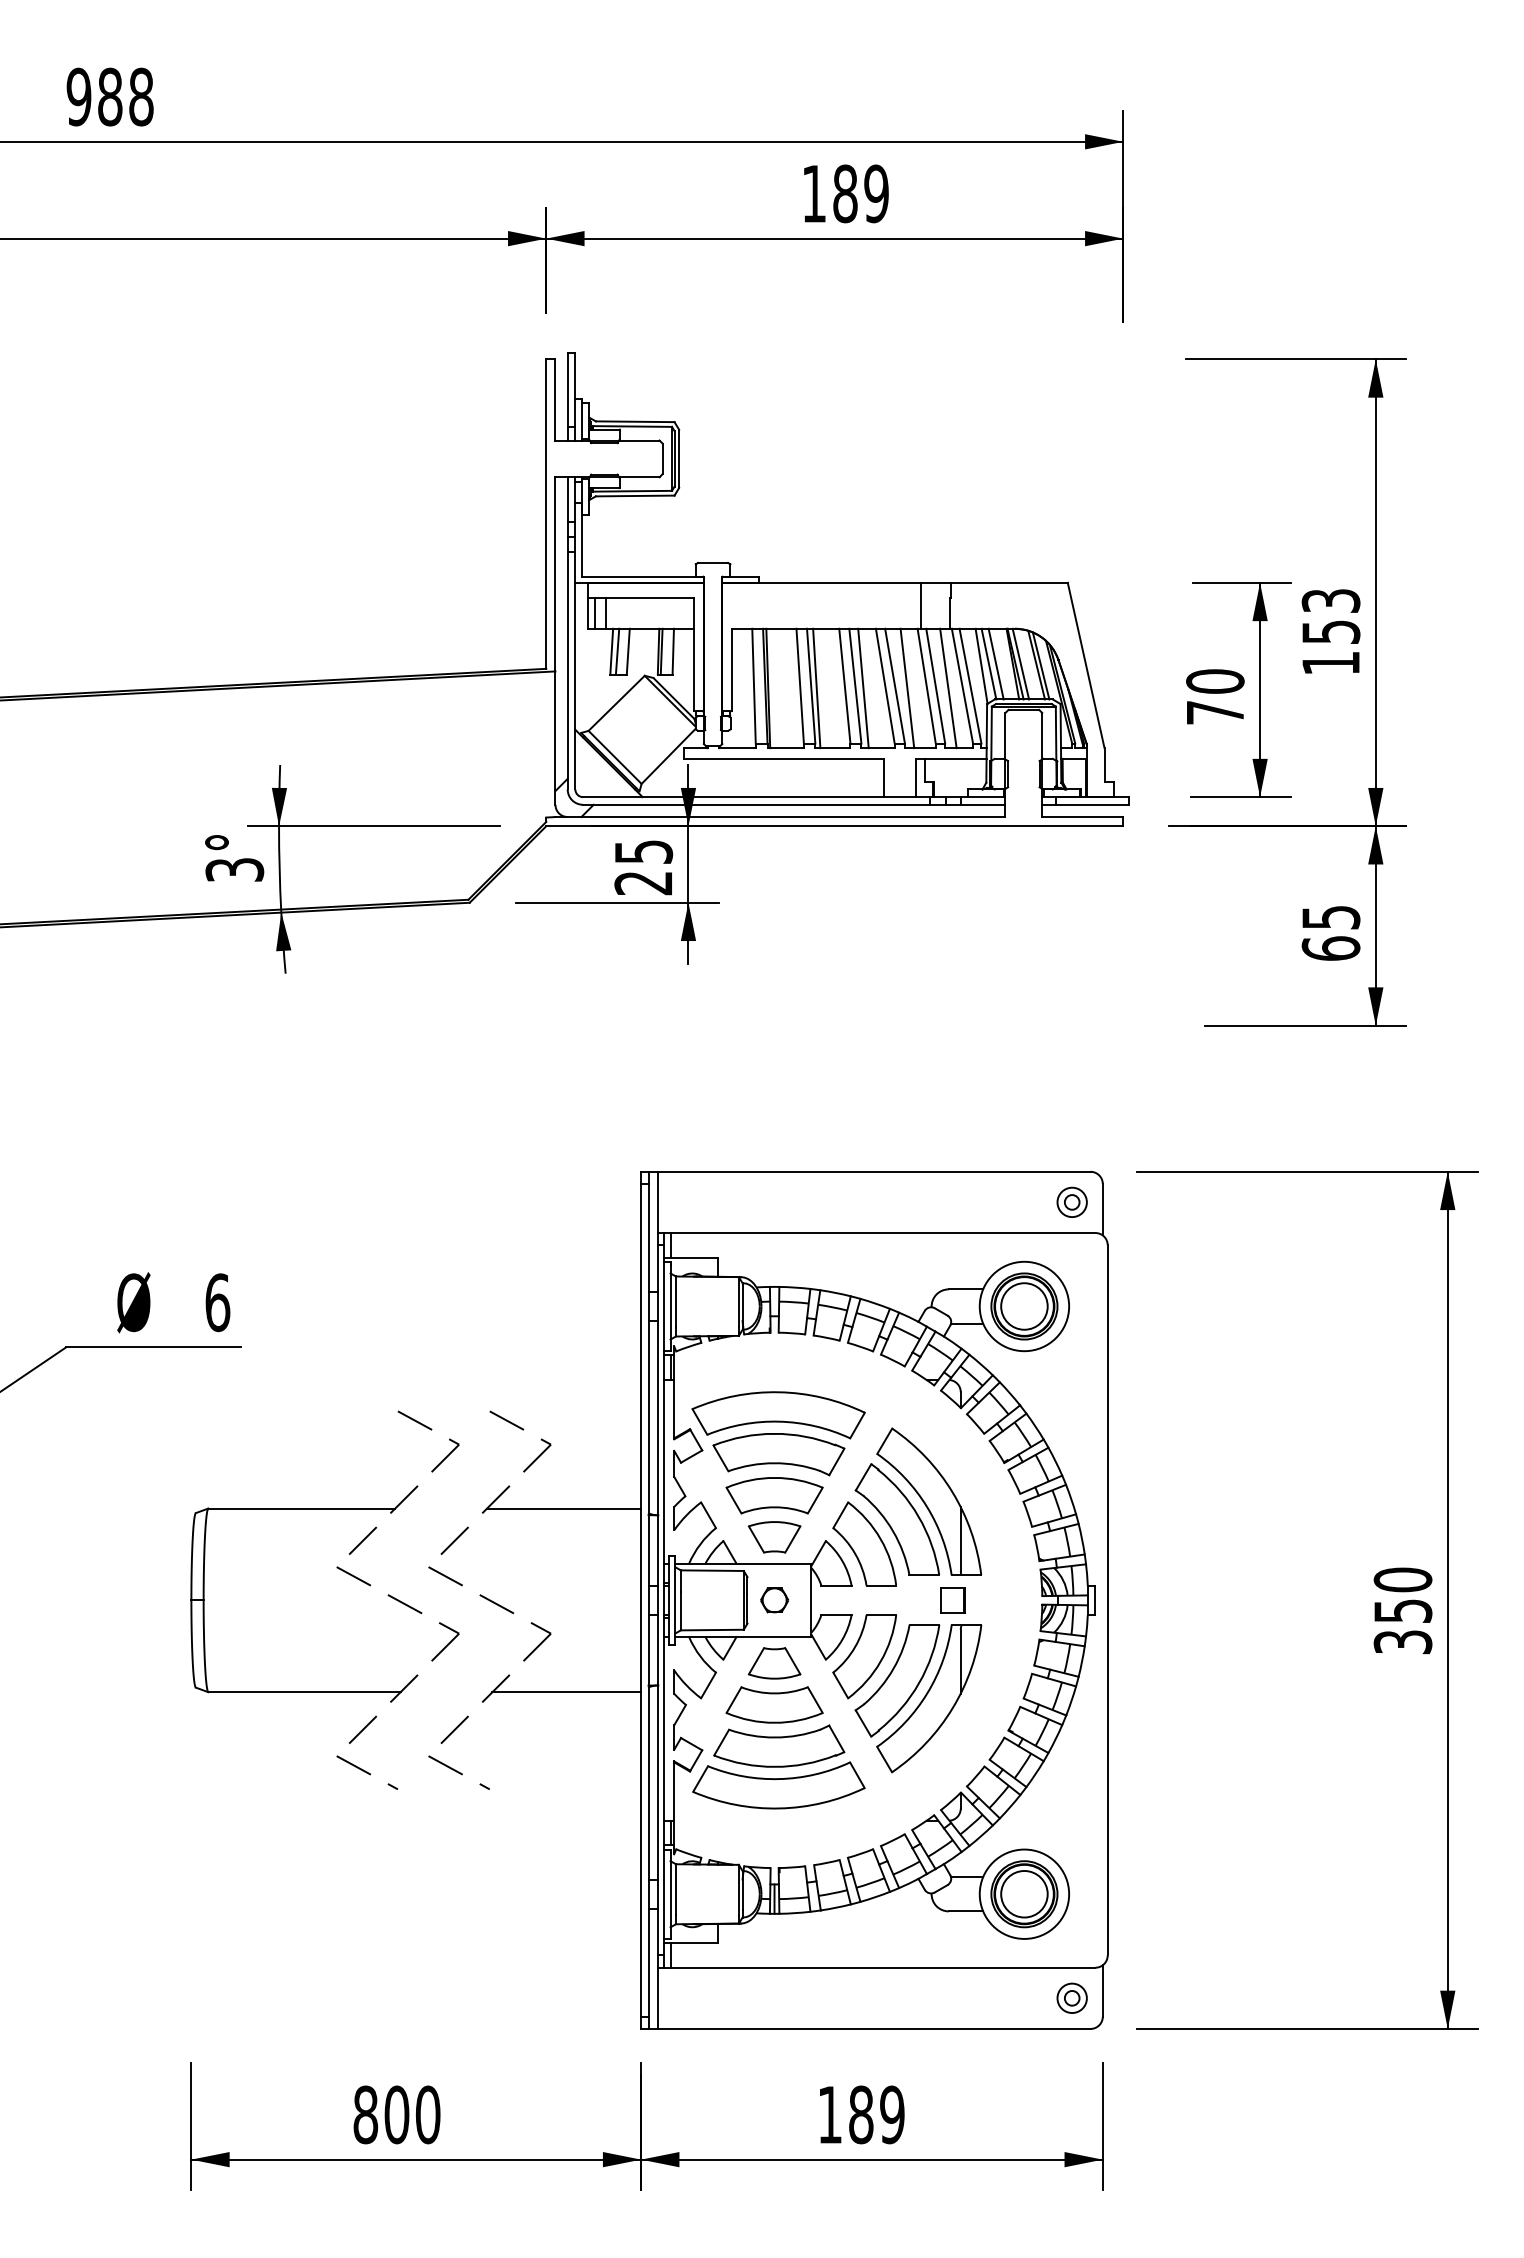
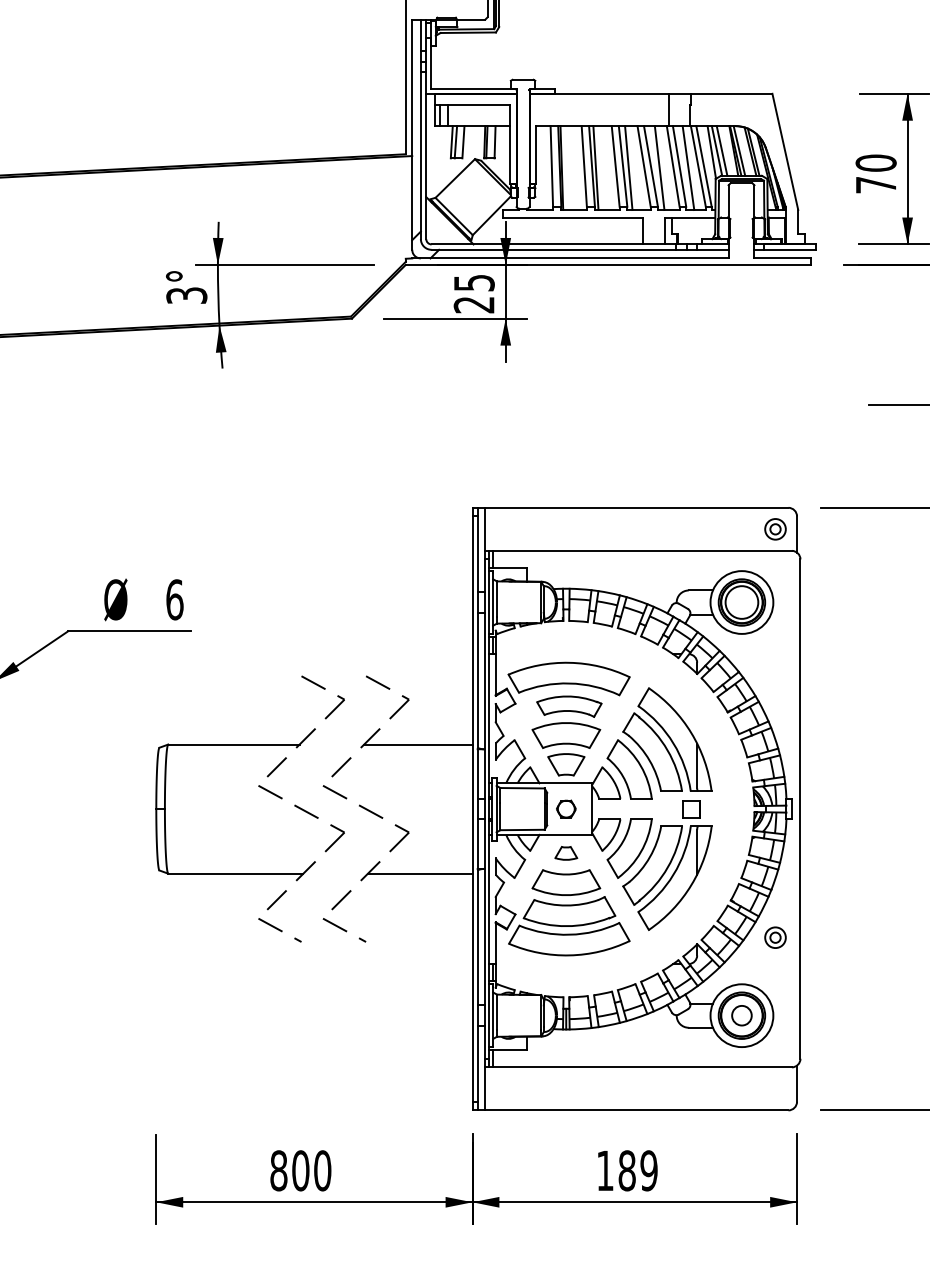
part: (778, 1454) -> (569, 706), size x0.7
part: (774, 1663) -> (566, 853), size x0.6
circle: (1024, 1893) -> (741, 1015), size x0.6
part: (1071, 1997) -> (775, 937), moved

